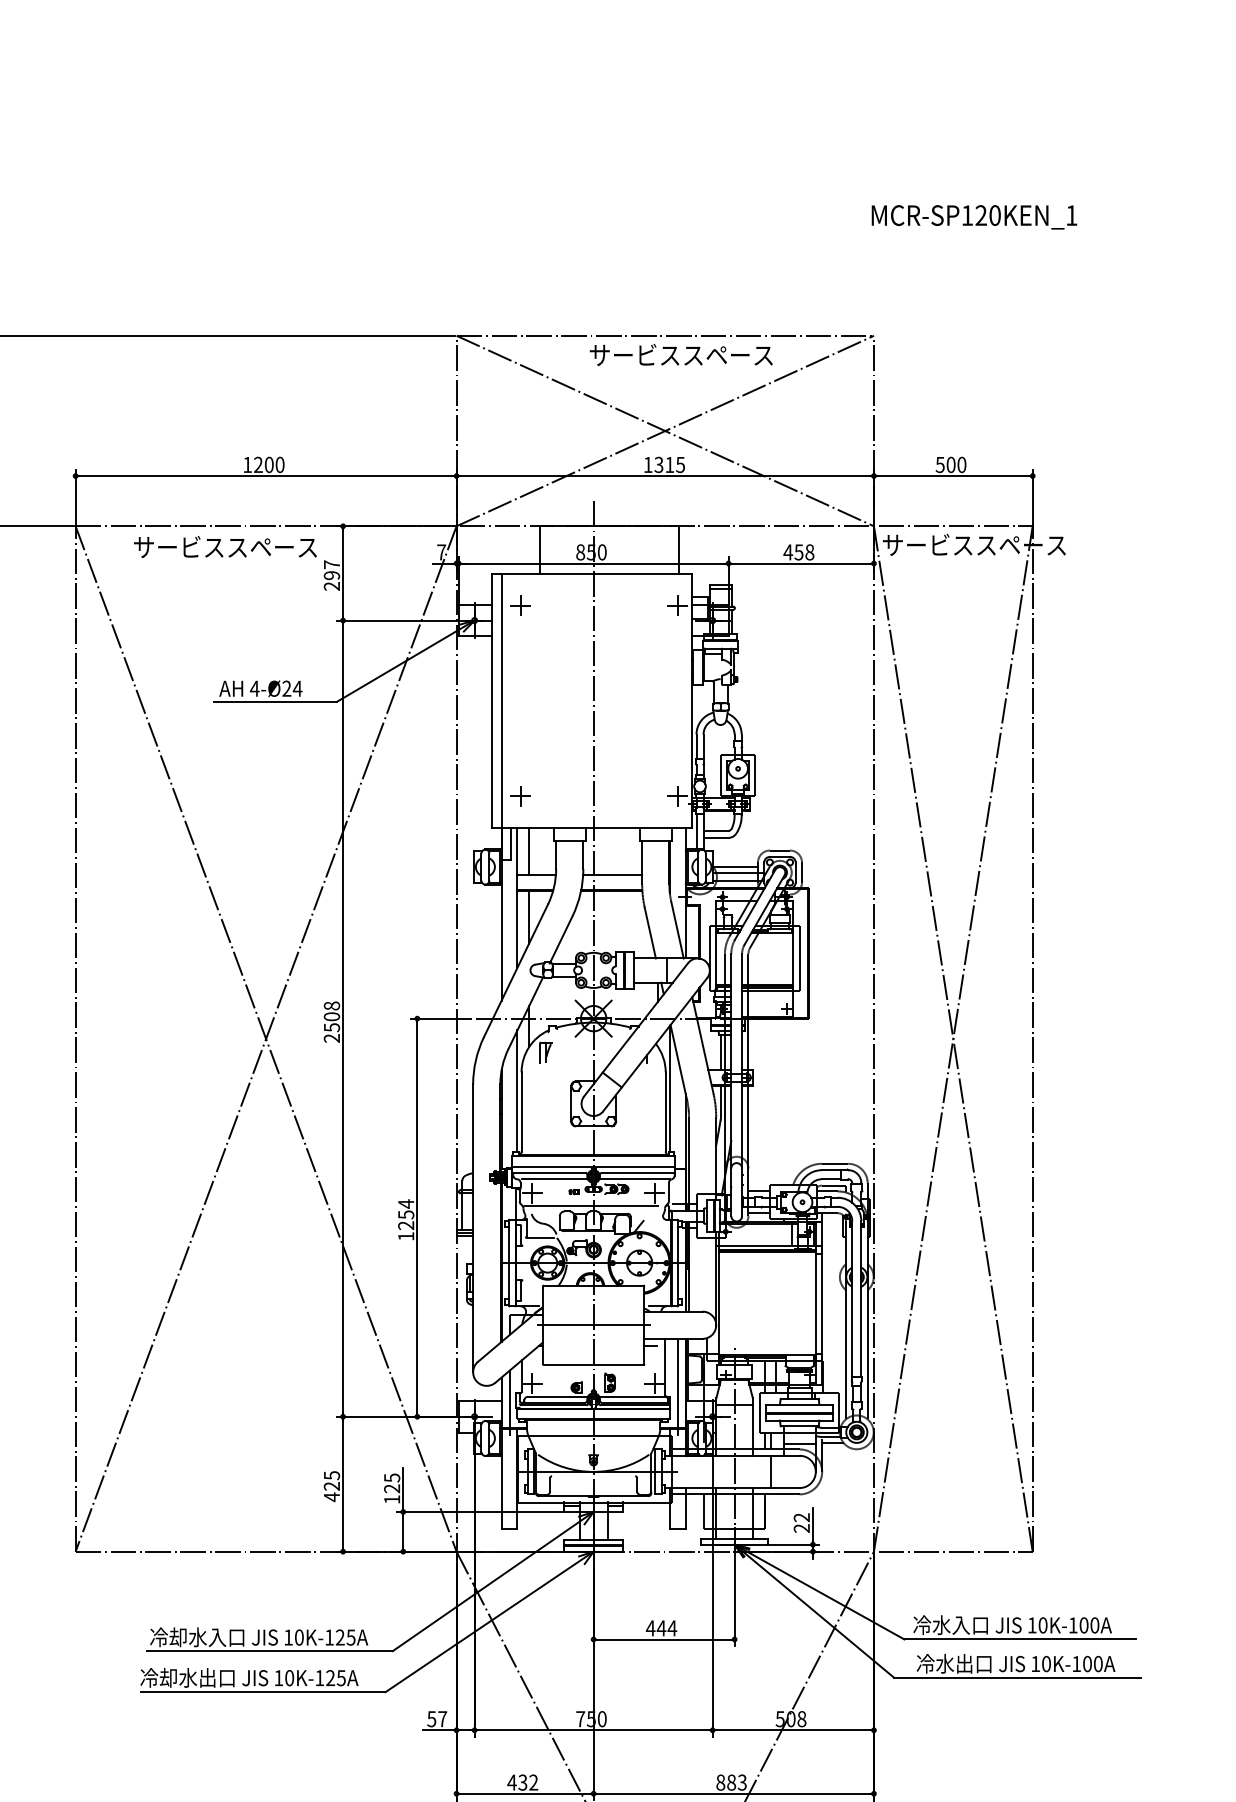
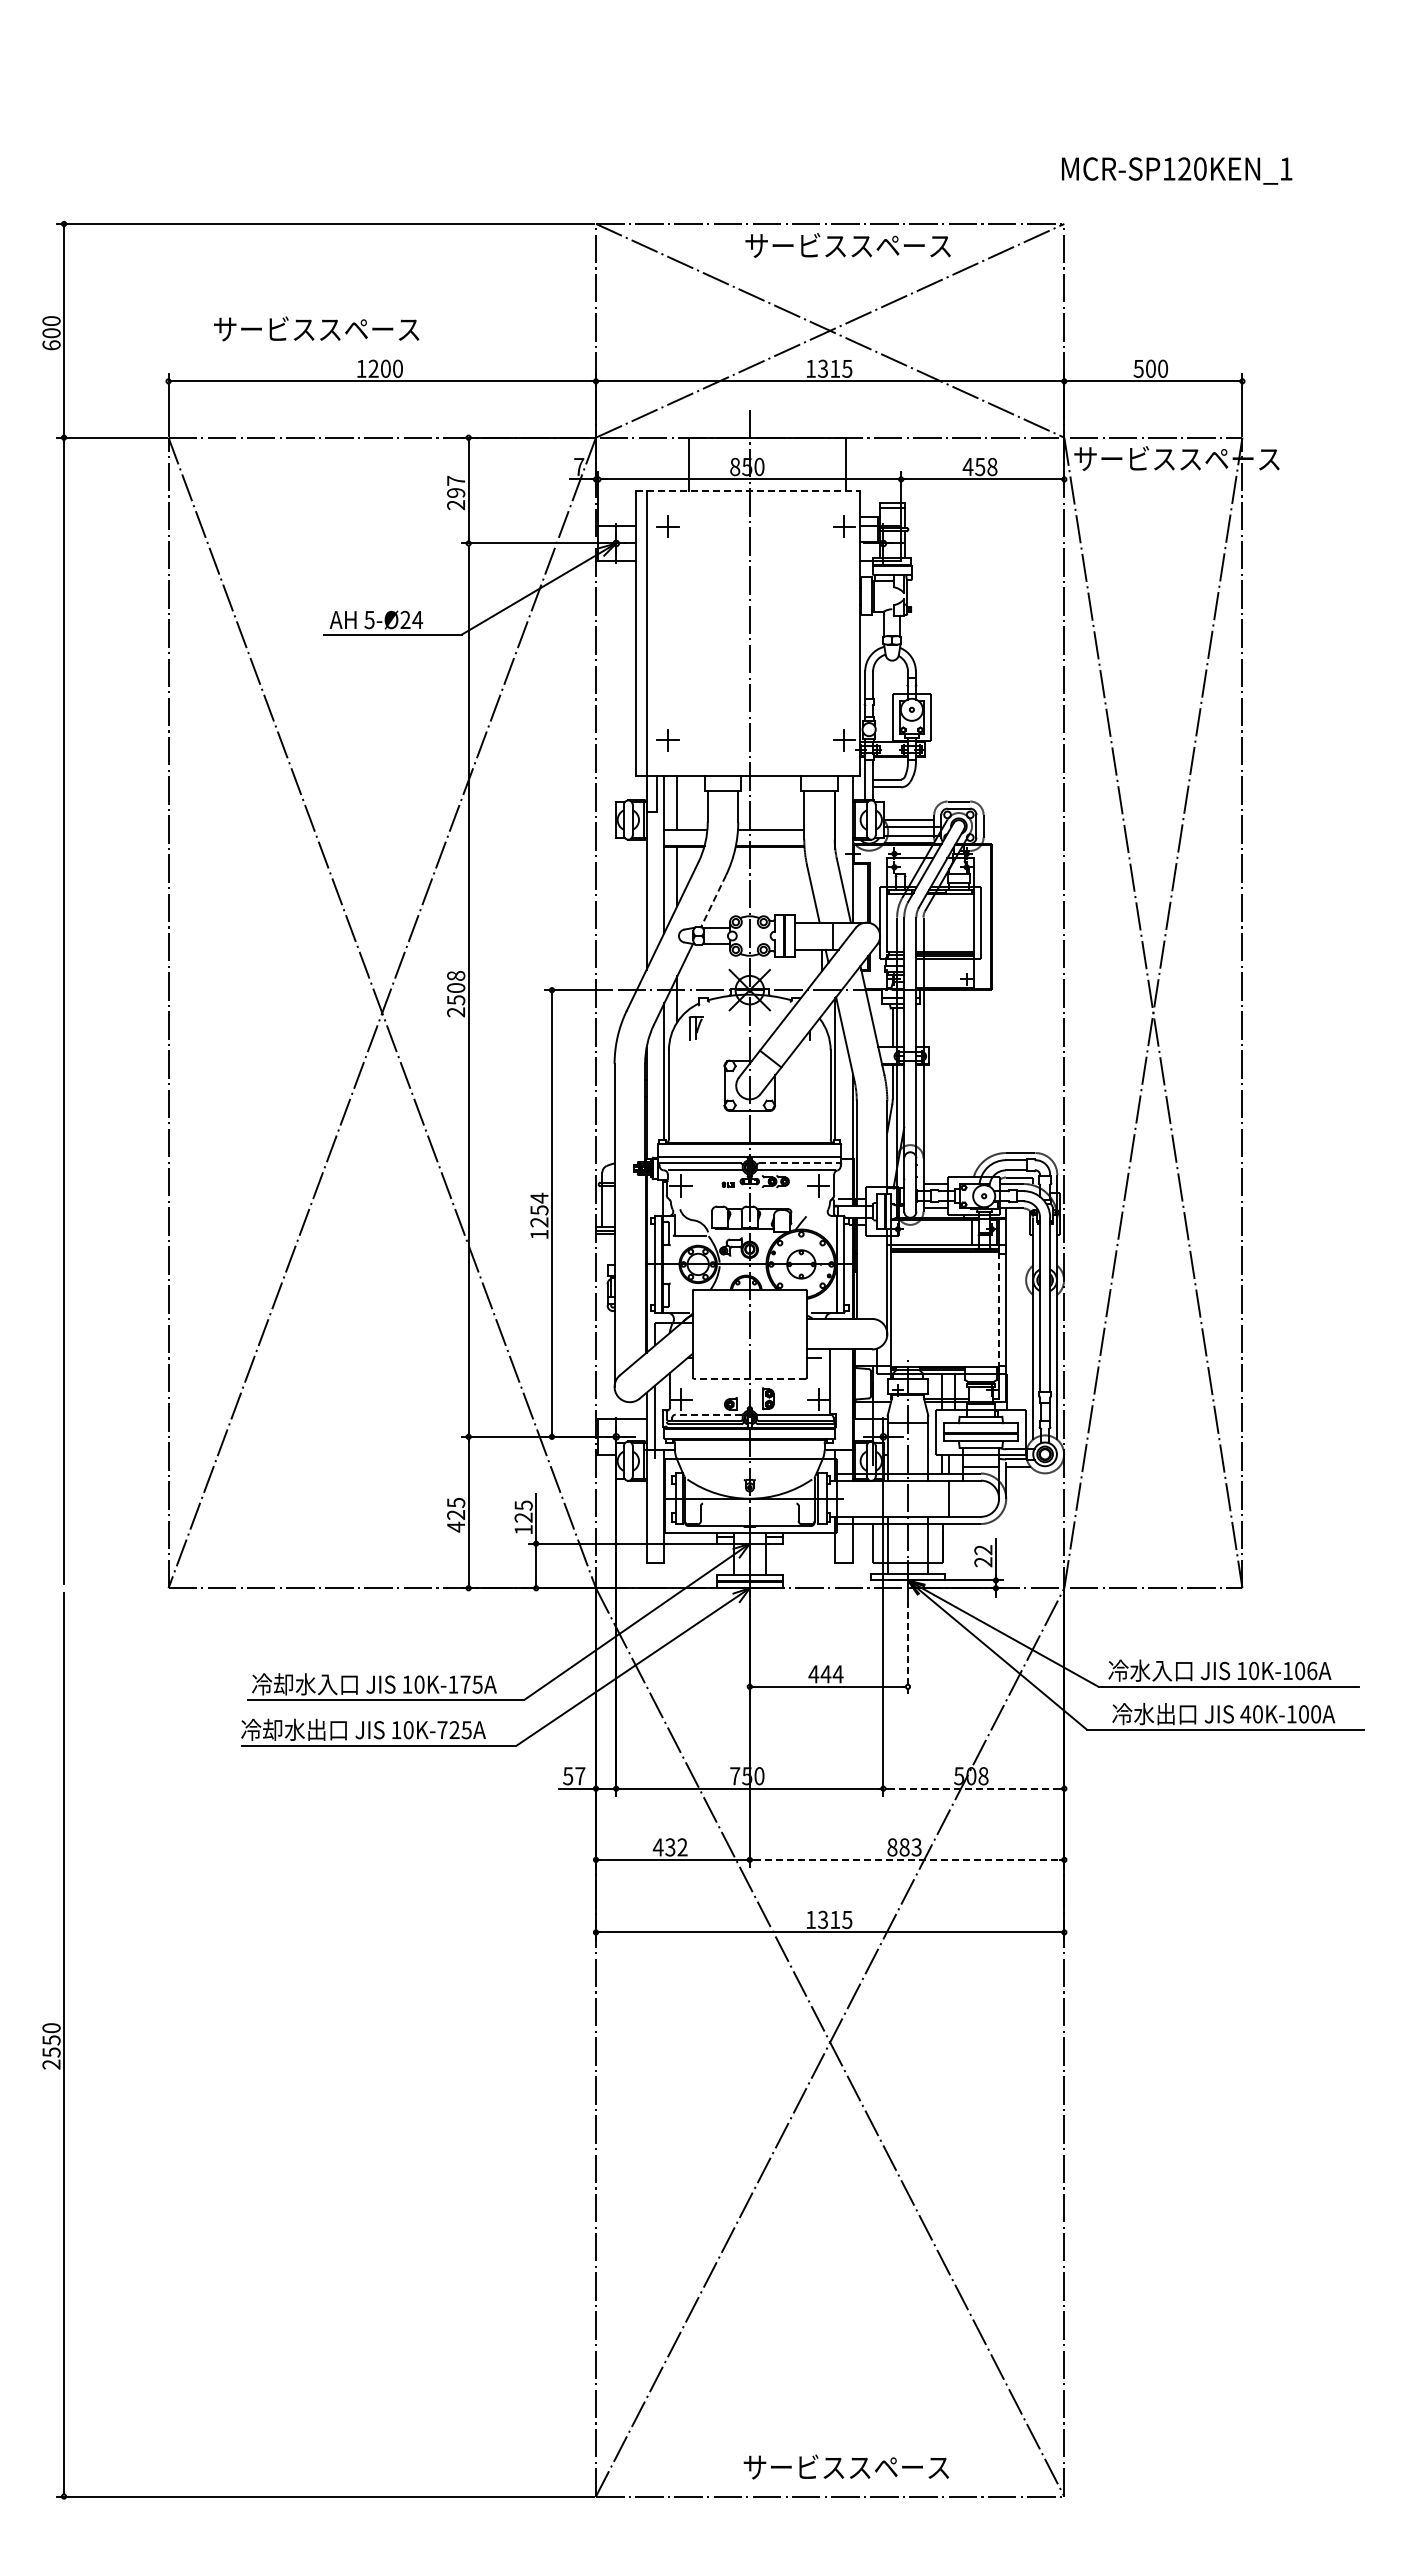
text: (974, 216) -> (1177, 170), moved
text: (225, 546) -> (316, 328), moved
line: (592, 574) -> (748, 491), solid -> dashed
text: (254, 689) -> (369, 620), 4-Ø24 -> 5-Ø24
line: (561, 940) -> (713, 902), solid -> dashed
line: (637, 1173) -> (799, 1163), solid -> dashed
line: (591, 1206) -> (747, 1200), removed
line: (816, 1304) -> (999, 1310), solid -> dashed
line: (594, 1325) -> (750, 1334), removed
line: (593, 1364) -> (749, 1378), solid -> dashed
line: (678, 1387) -> (844, 1403), removed
line: (556, 1396) -> (708, 1414), solid -> dashed
line: (734, 1605) -> (907, 1648), solid -> dashed
text: (1095, 1624) -> (1312, 1670), 10K-100A -> 10K-106A
text: (340, 1637) -> (465, 1684), 10K-125A -> 10K-175A
text: (1035, 1664) -> (1245, 1714), 10K-100A -> 40K-100A
text: (319, 1678) -> (442, 1730), 10K-125A -> 10K-725A
line: (793, 1730) -> (974, 1788), solid -> dashed
line: (734, 1793) -> (907, 1859), solid -> dashed

